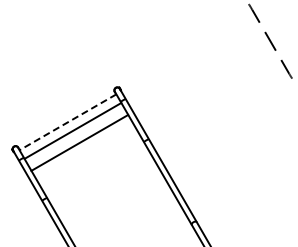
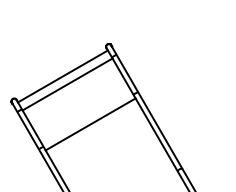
line: (67, 122) -> (62, 76), dashed -> solid
line: (79, 142) -> (90, 124), moved

